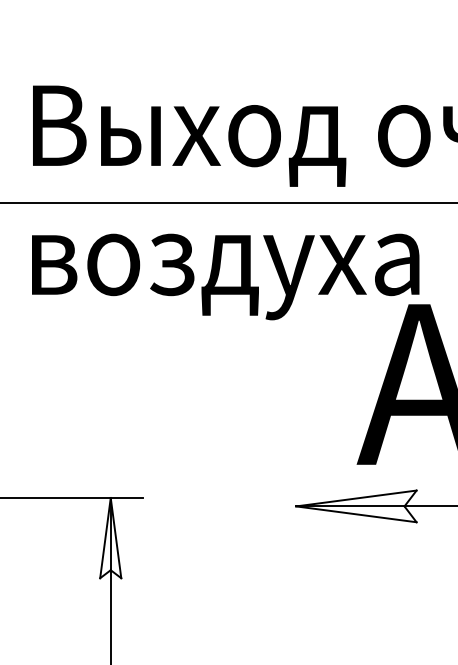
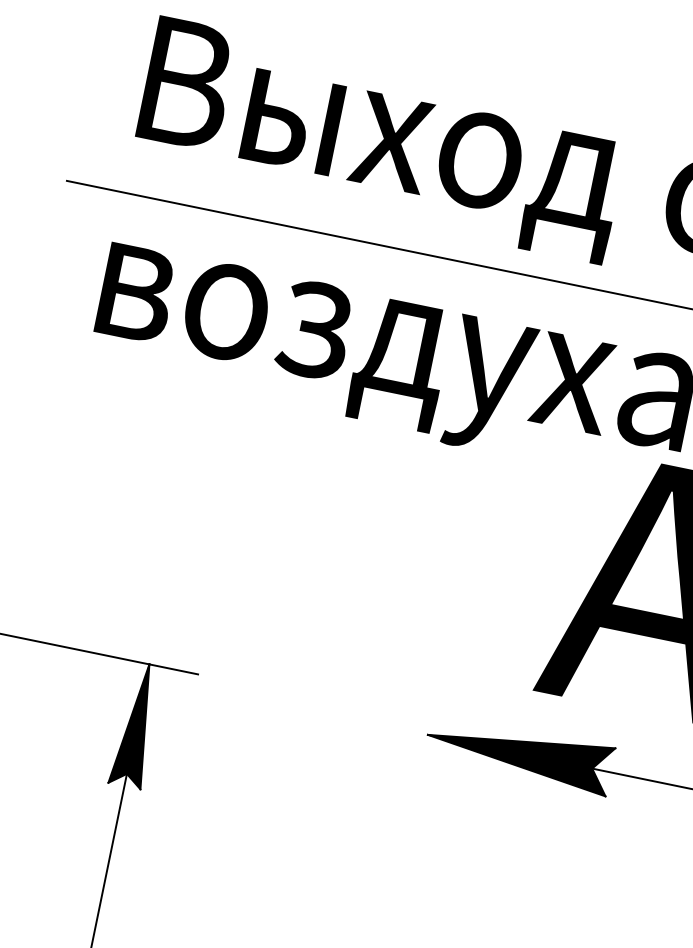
fill: (356, 506) -> (519, 753), added
fill: (110, 537) -> (136, 724), added

